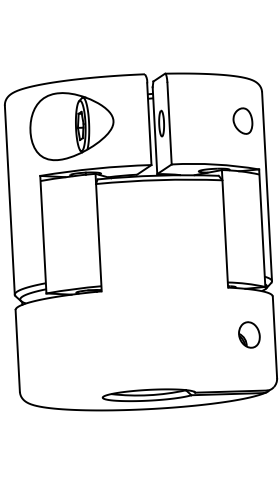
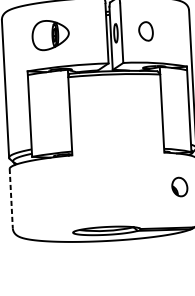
part: (242, 120) -> (145, 30), moved
part: (71, 126) -> (50, 35), size x0.6
line: (17, 350) -> (11, 198), solid -> dashed

